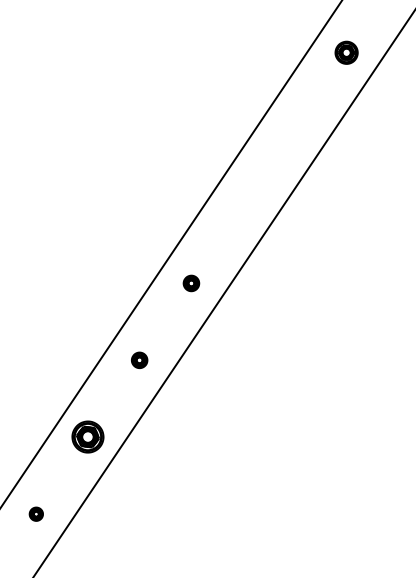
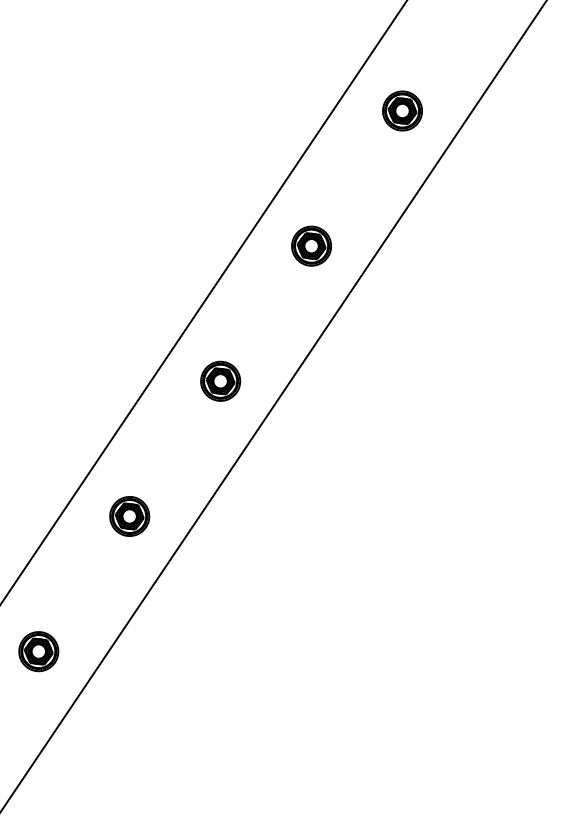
part: (243, 206) -> (403, 110), added
part: (191, 283) -> (311, 246), size x1.43
part: (139, 360) -> (220, 381), size x1.43
part: (87, 437) -> (128, 517), size x0.71
part: (36, 514) -> (39, 652), size x1.67

